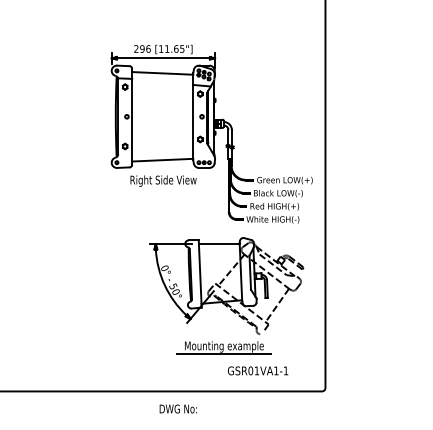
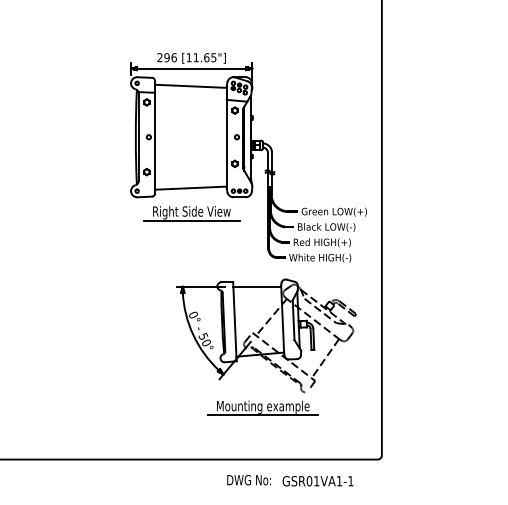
line: (163, 187) -> (191, 220), added
text: (258, 370) -> (318, 480), moved
text: (177, 408) -> (248, 479), moved

